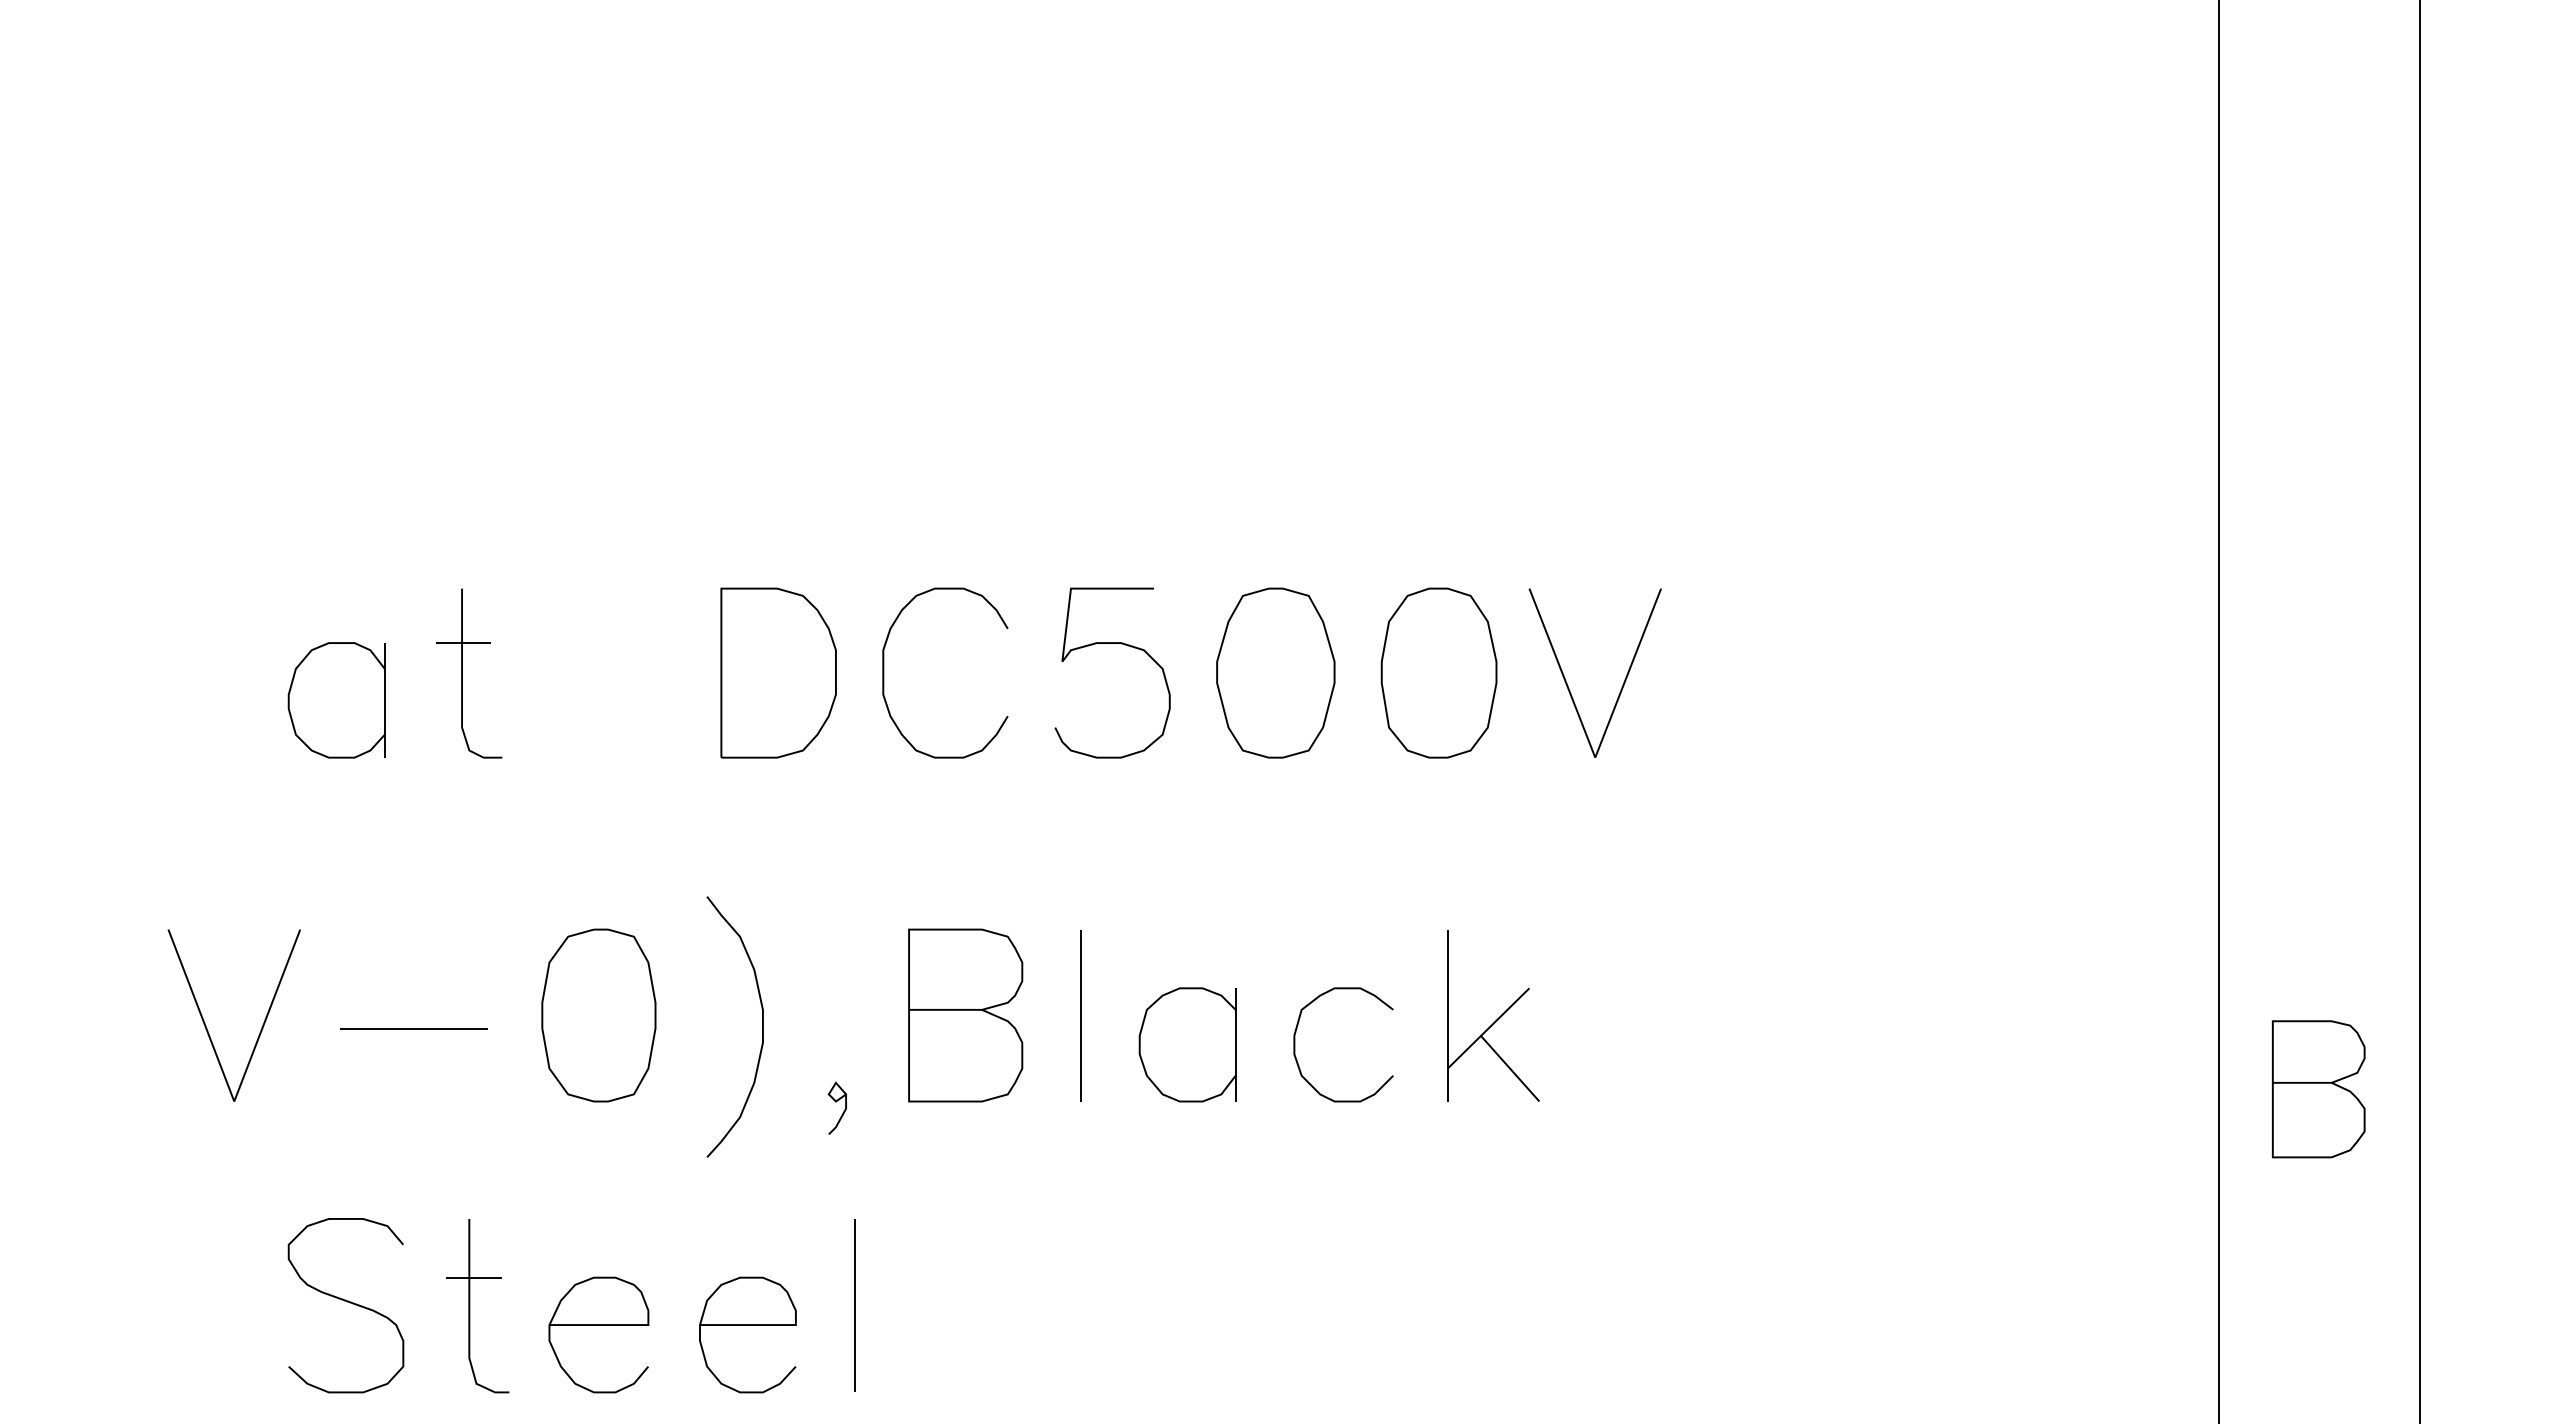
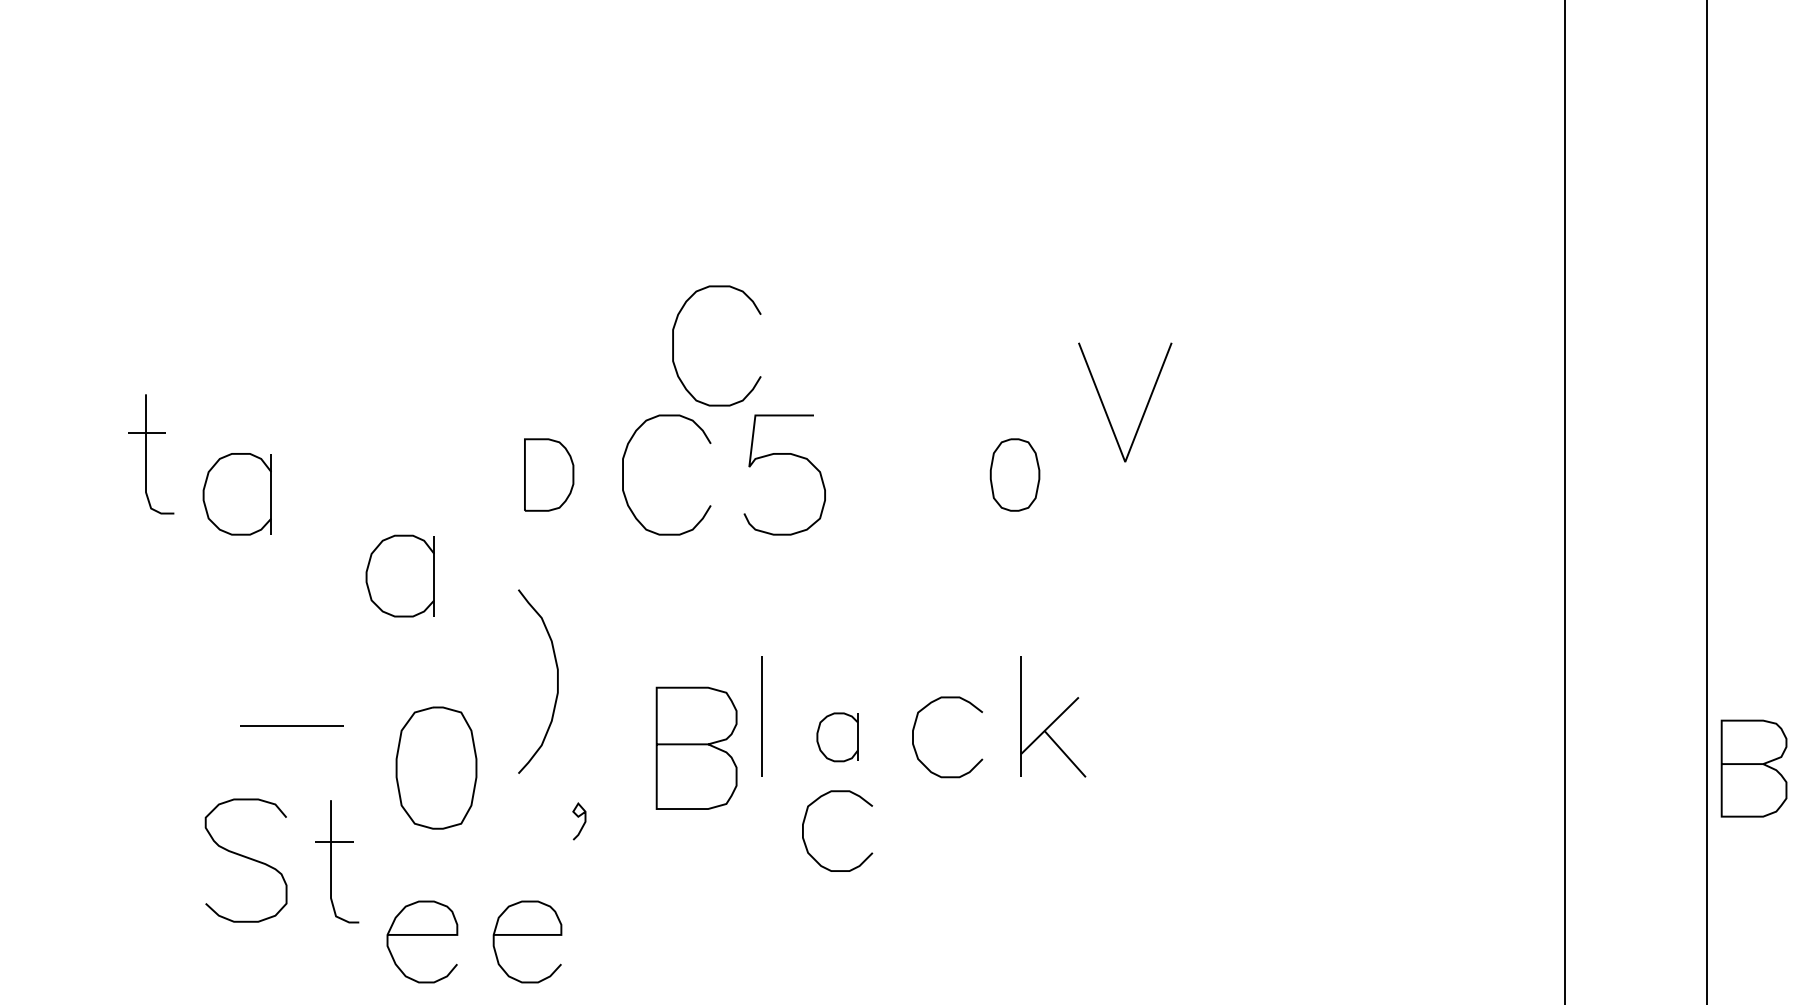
curve: (955, 489) -> (673, 345), added
part: (778, 672) -> (549, 474), size x0.6
part: (1275, 672) -> (899, 474), removed
part: (1438, 672) -> (1014, 474), size x0.6
part: (462, 673) -> (146, 454), moved
line: (1568, 685) -> (1106, 411), moved
part: (567, 816) -> (400, 576), added
curve: (965, 1010) -> (696, 744), moved
part: (598, 1015) -> (436, 768), moved
line: (206, 1025) -> (145, 723), removed
curve: (762, 1026) -> (557, 681), moved
part: (1187, 1044) -> (837, 737), size x0.6
curve: (2318, 1083) -> (1753, 764), moved
curve: (836, 1102) -> (578, 817), moved
curve: (1139, 1177) -> (803, 830), added
curve: (347, 1302) -> (247, 858), moved
line: (854, 1305) -> (602, 921), removed
part: (470, 1306) -> (331, 861), moved

